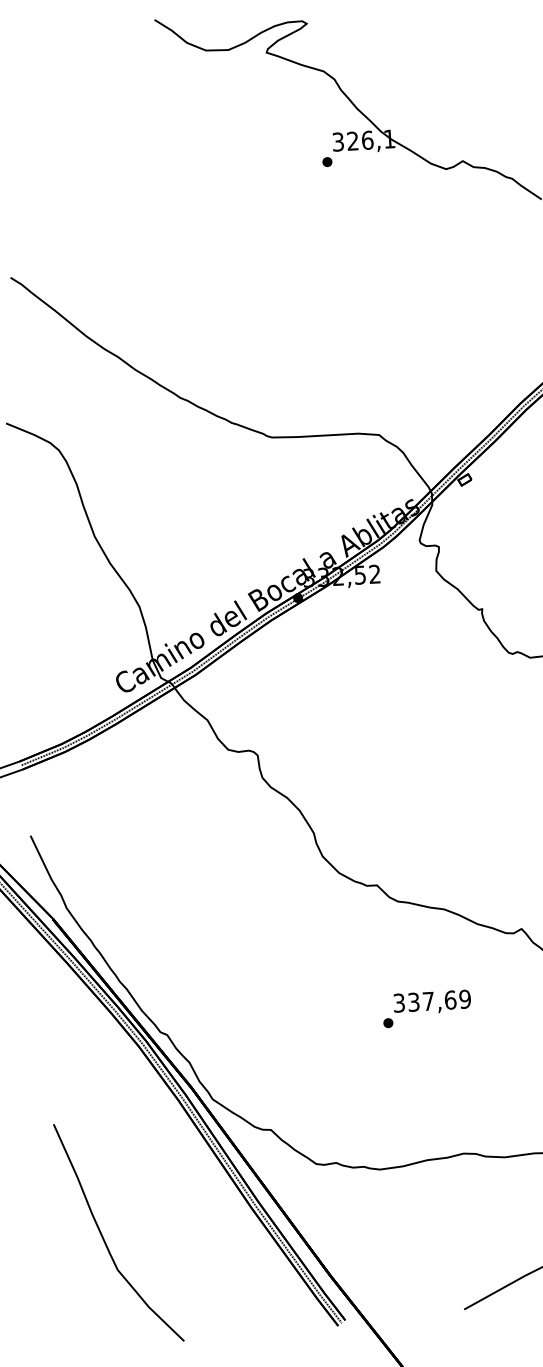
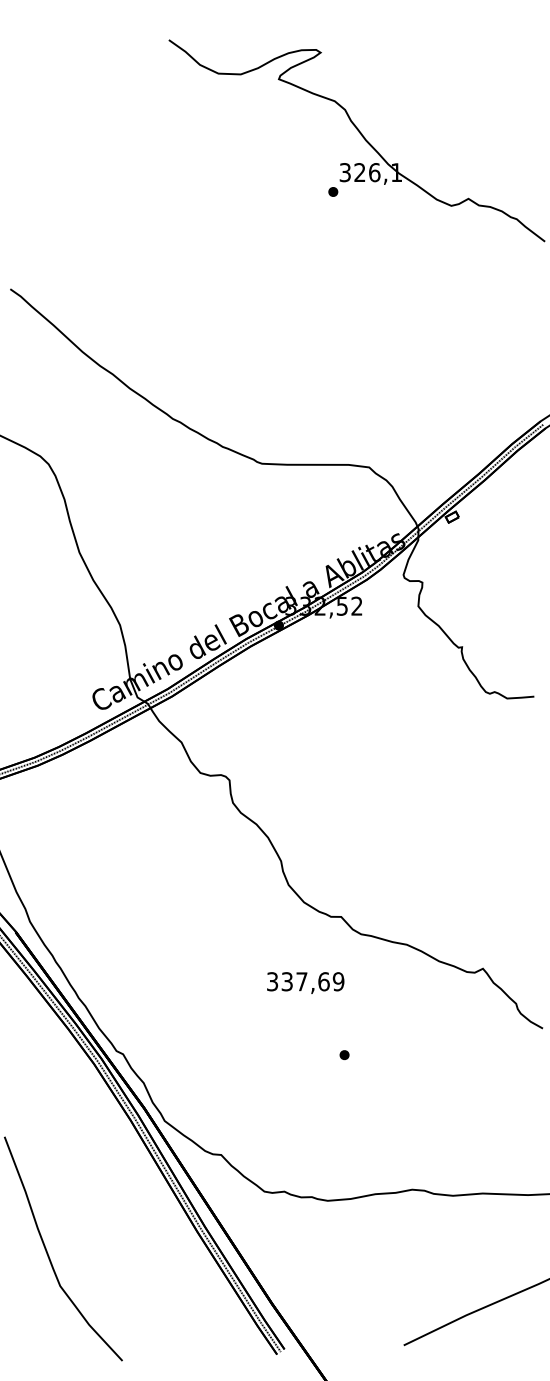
text: (432, 1001) -> (305, 982), moved

